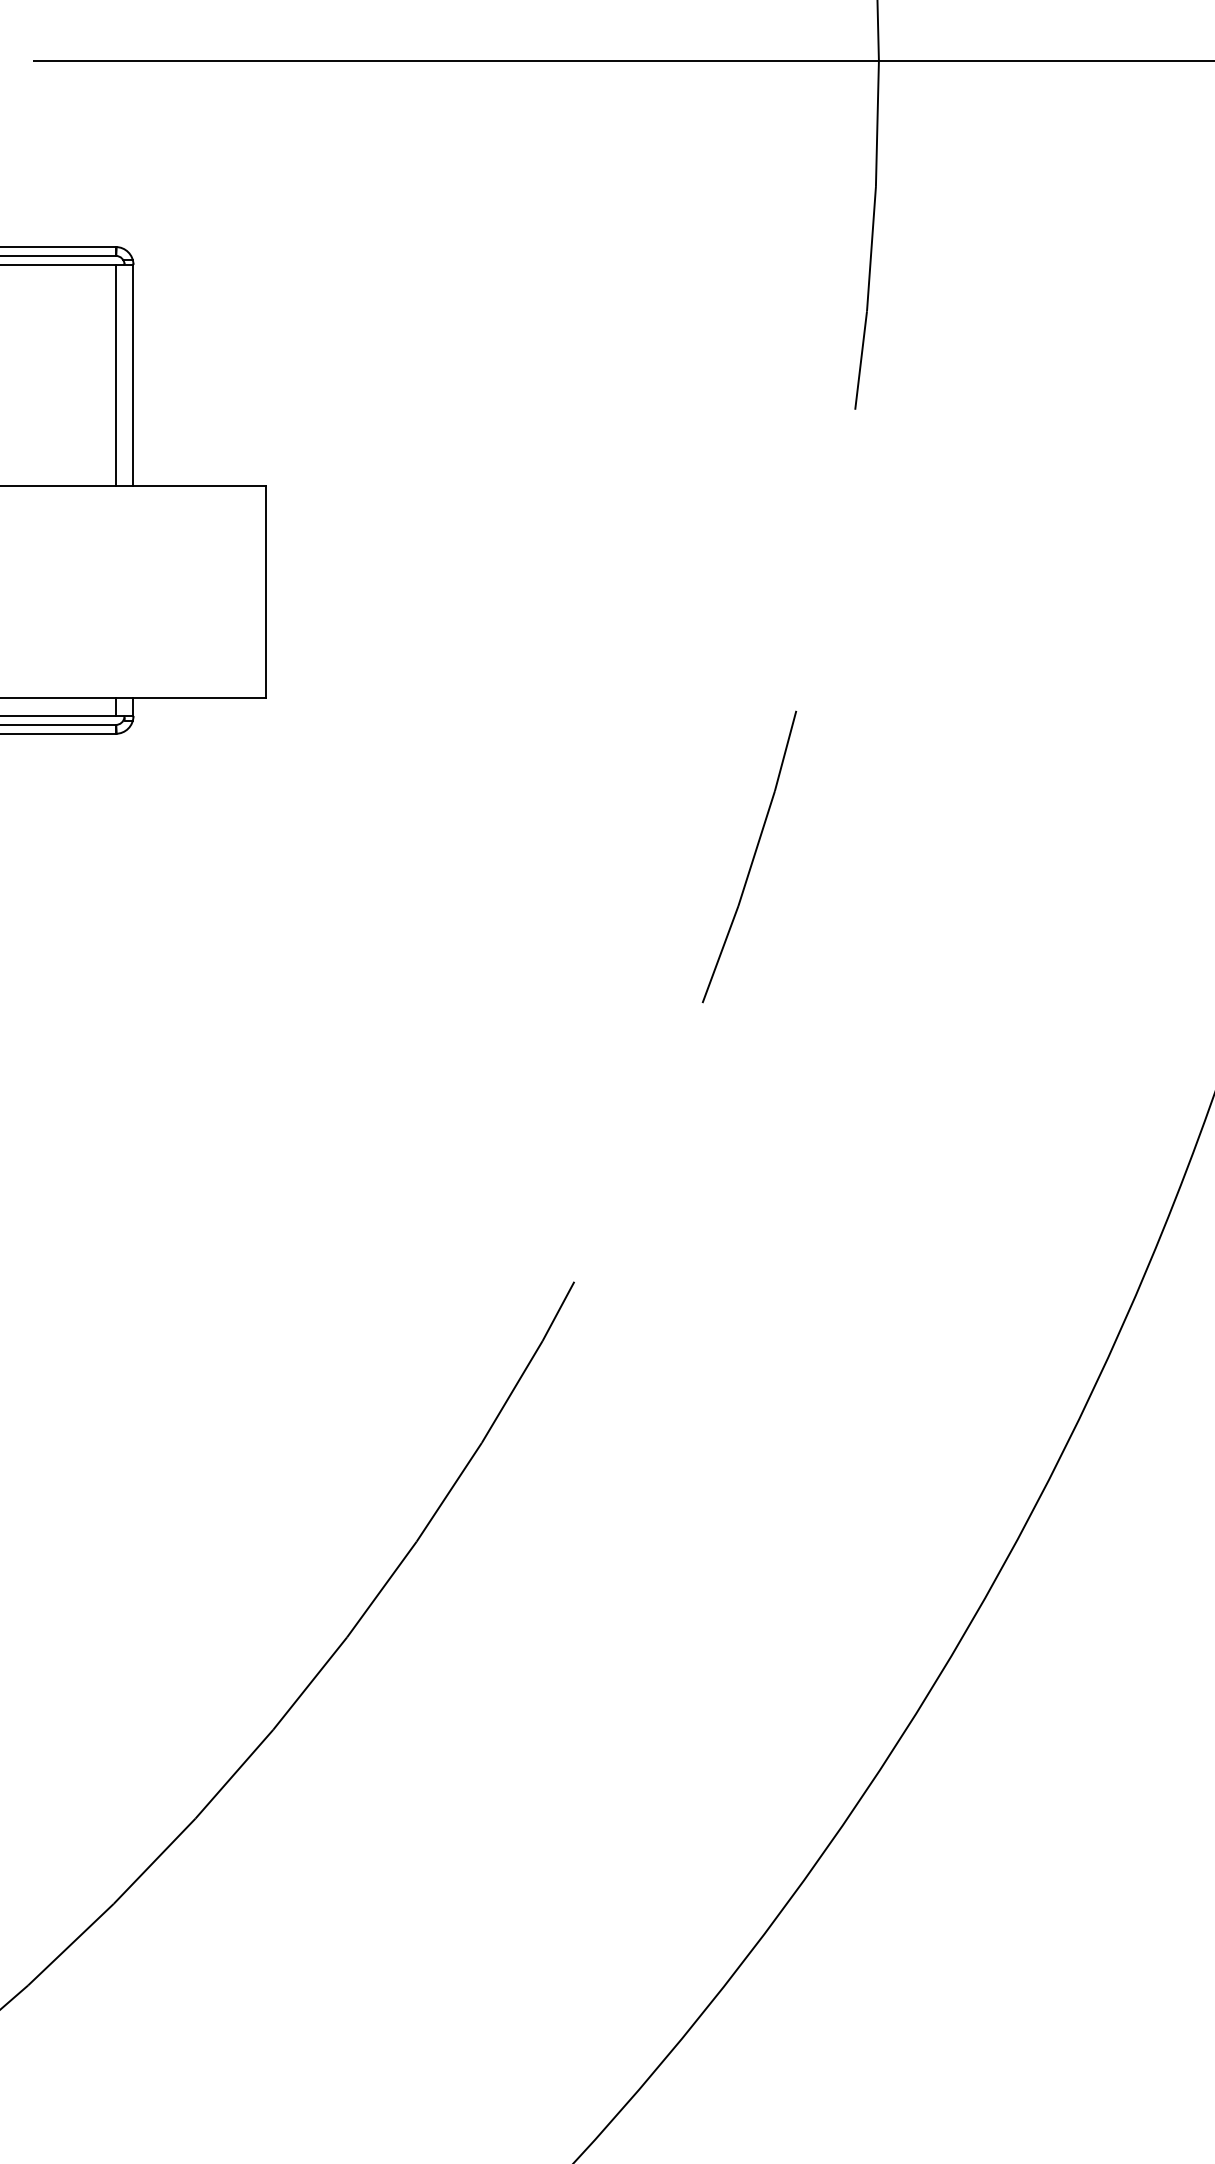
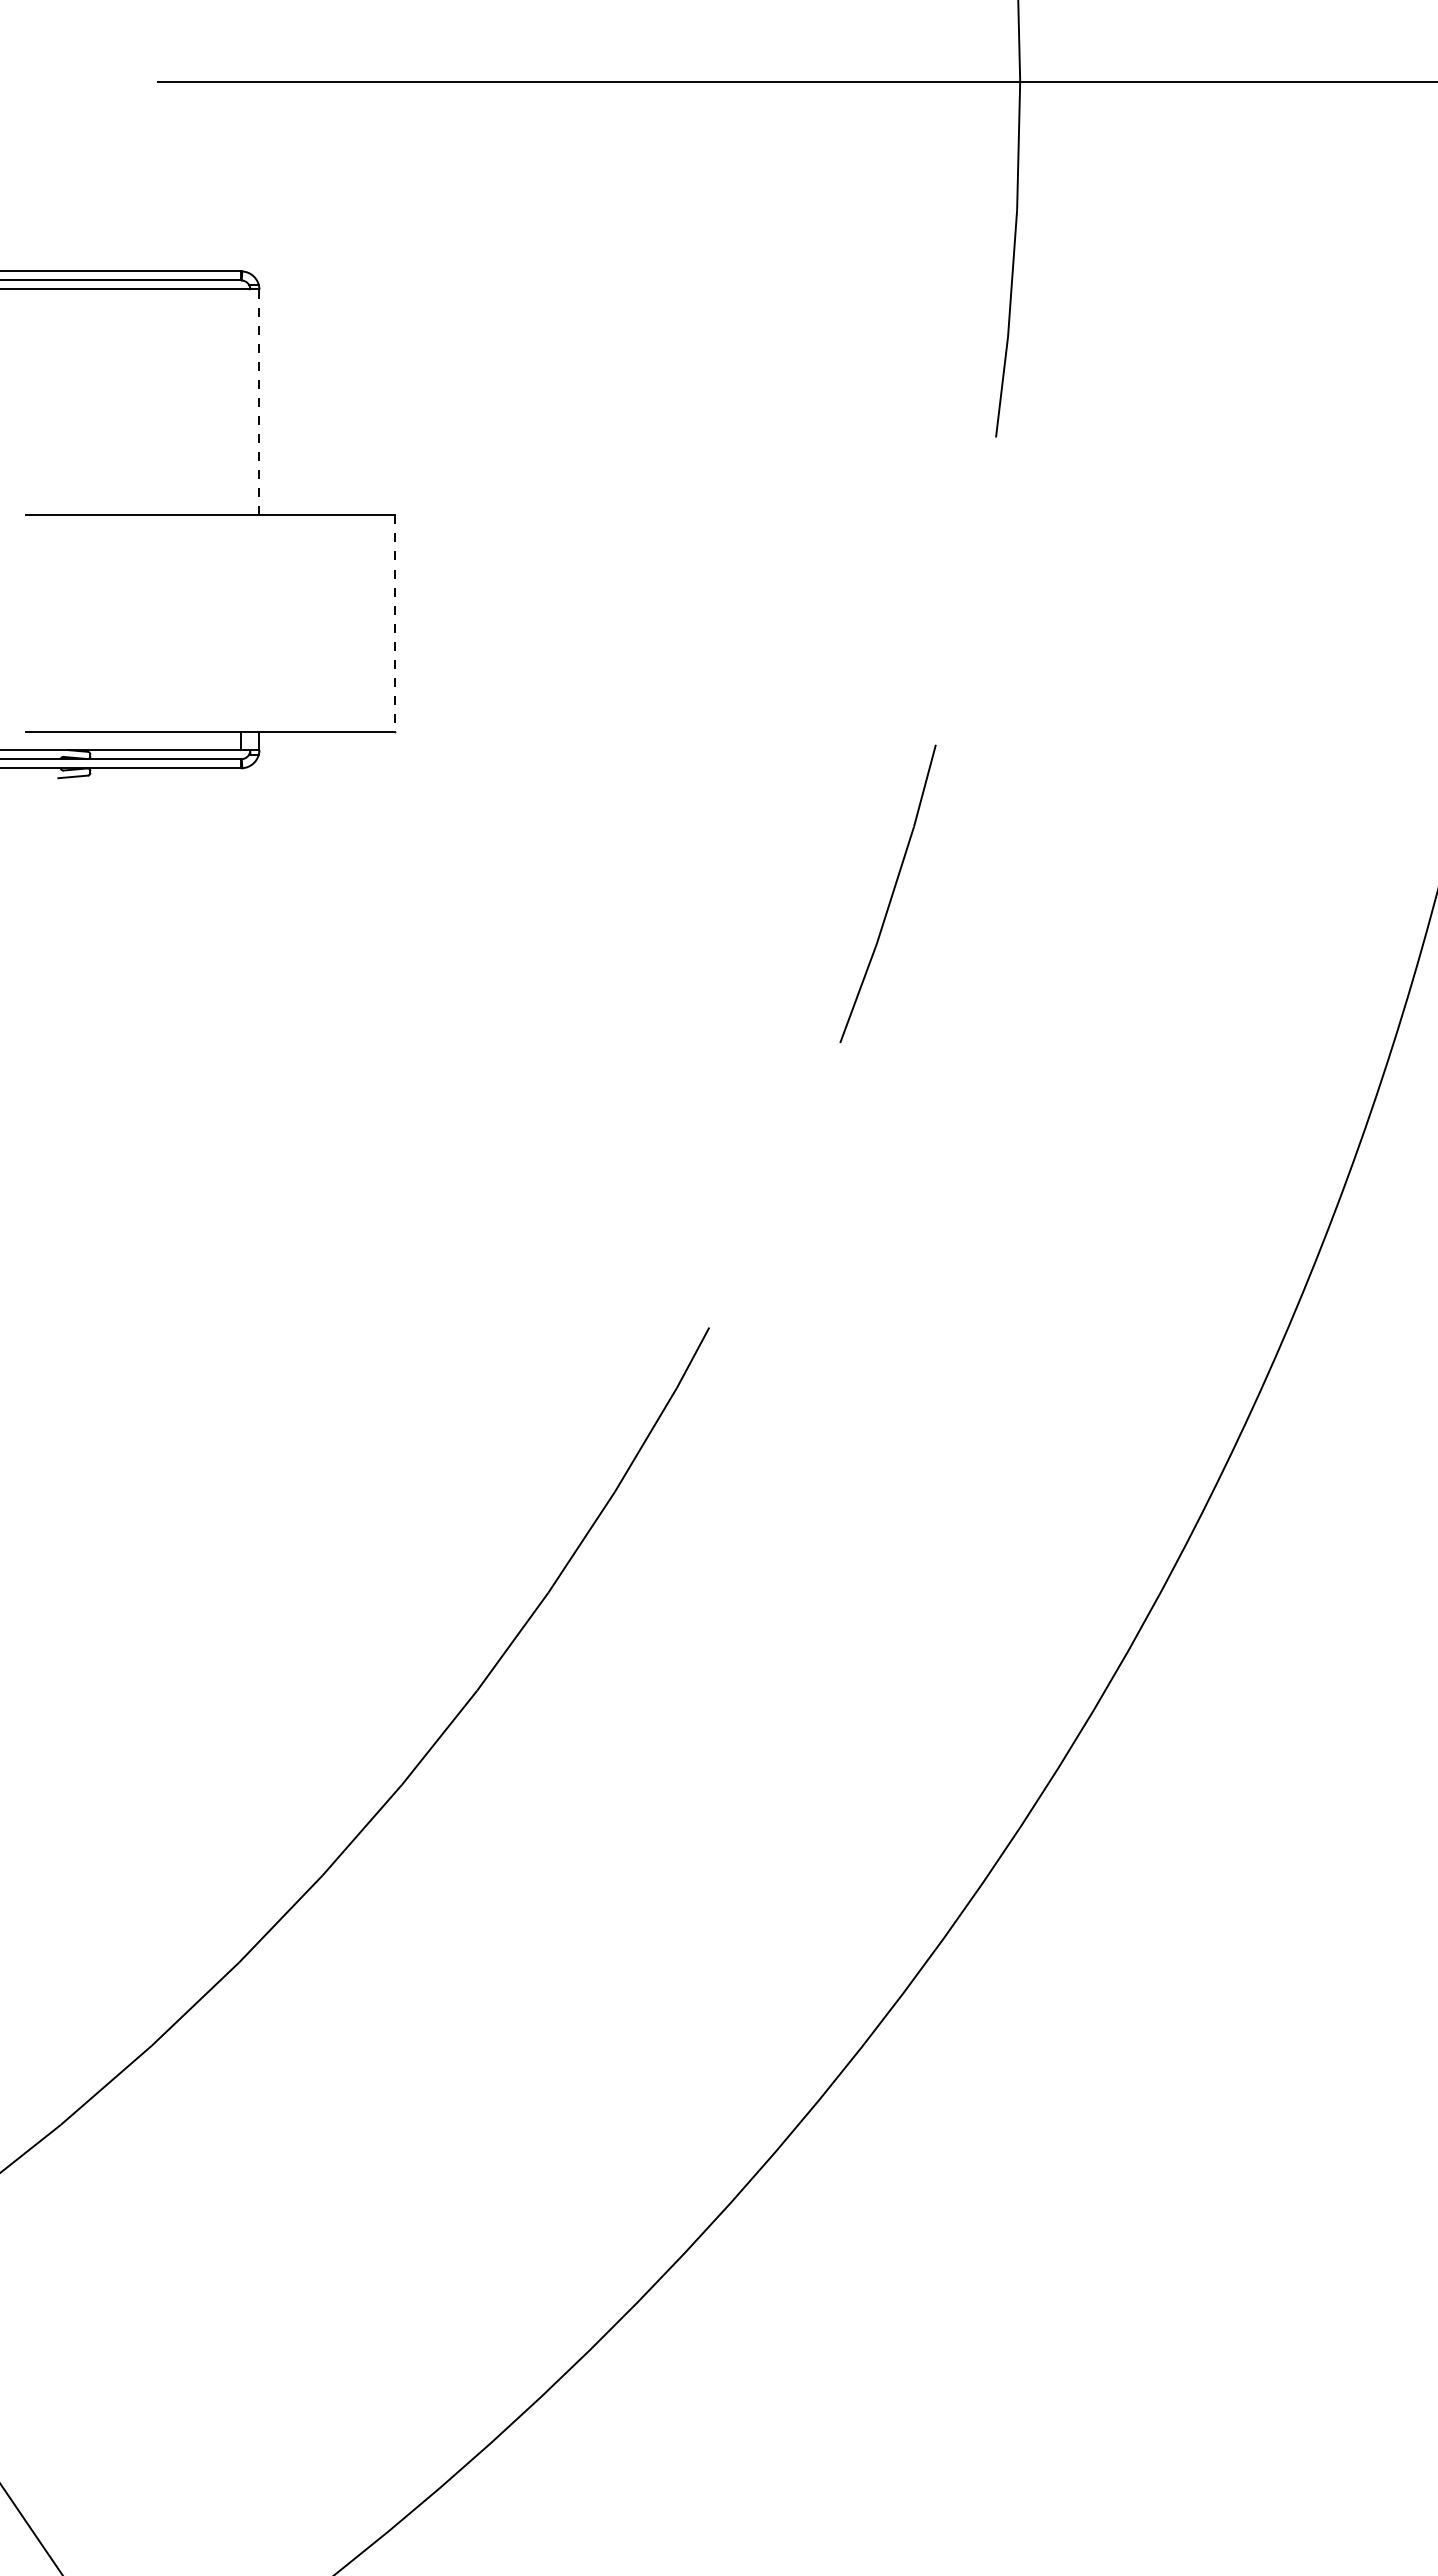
line: (115, 375) -> (241, 402), removed
line: (133, 375) -> (259, 402), solid -> dashed
line: (265, 592) -> (394, 624), solid -> dashed

